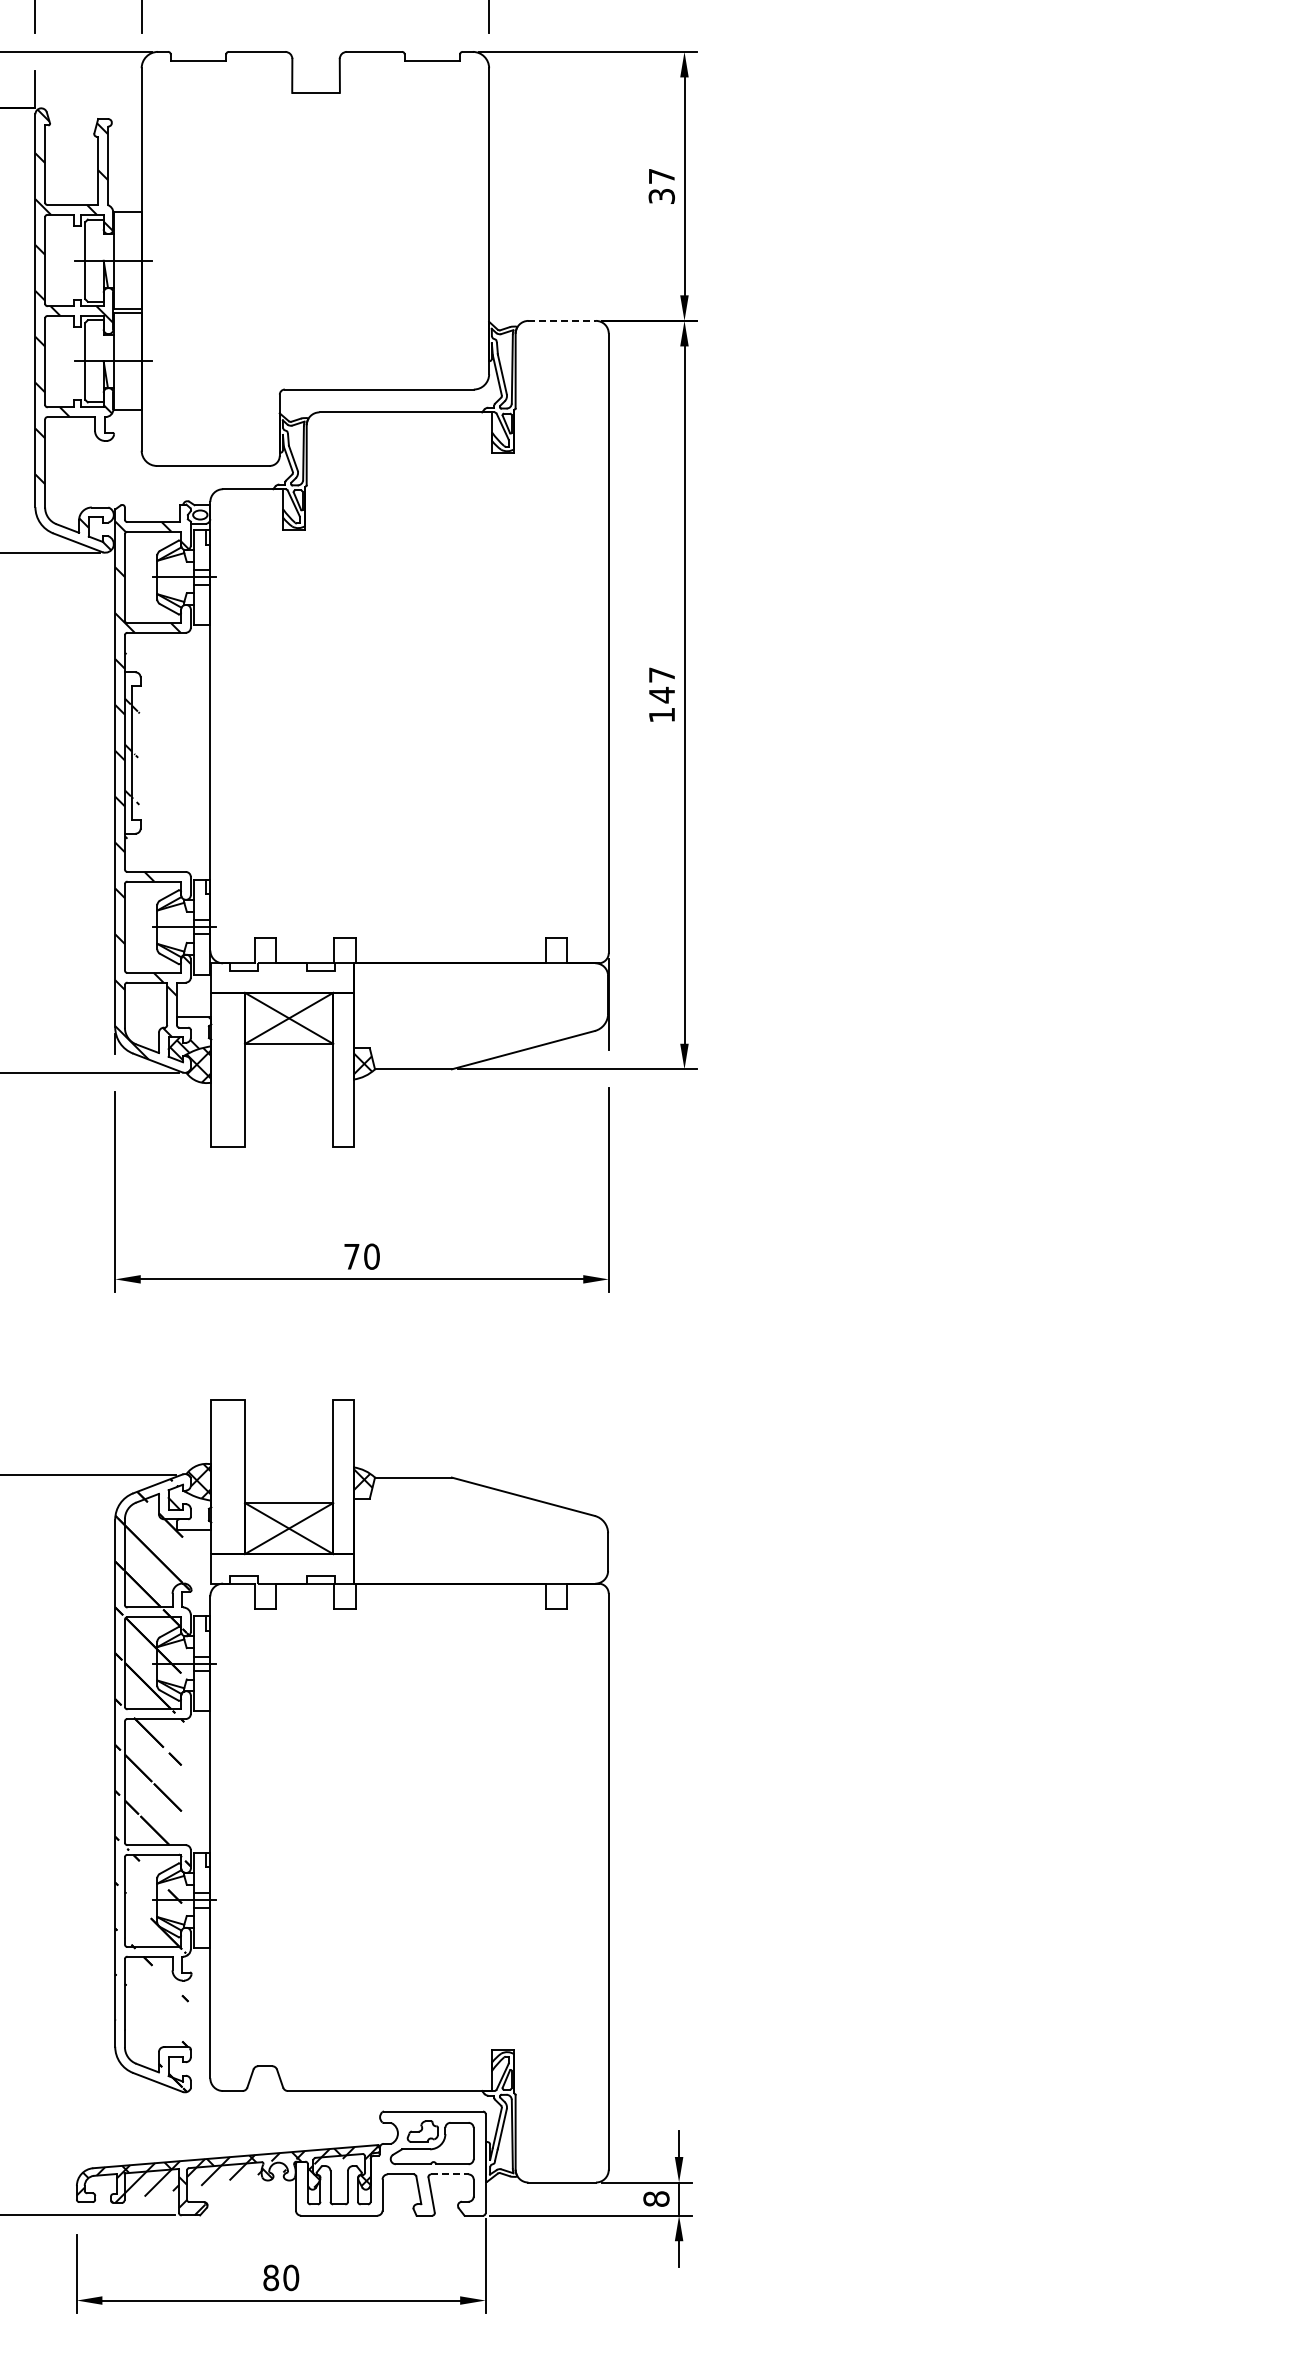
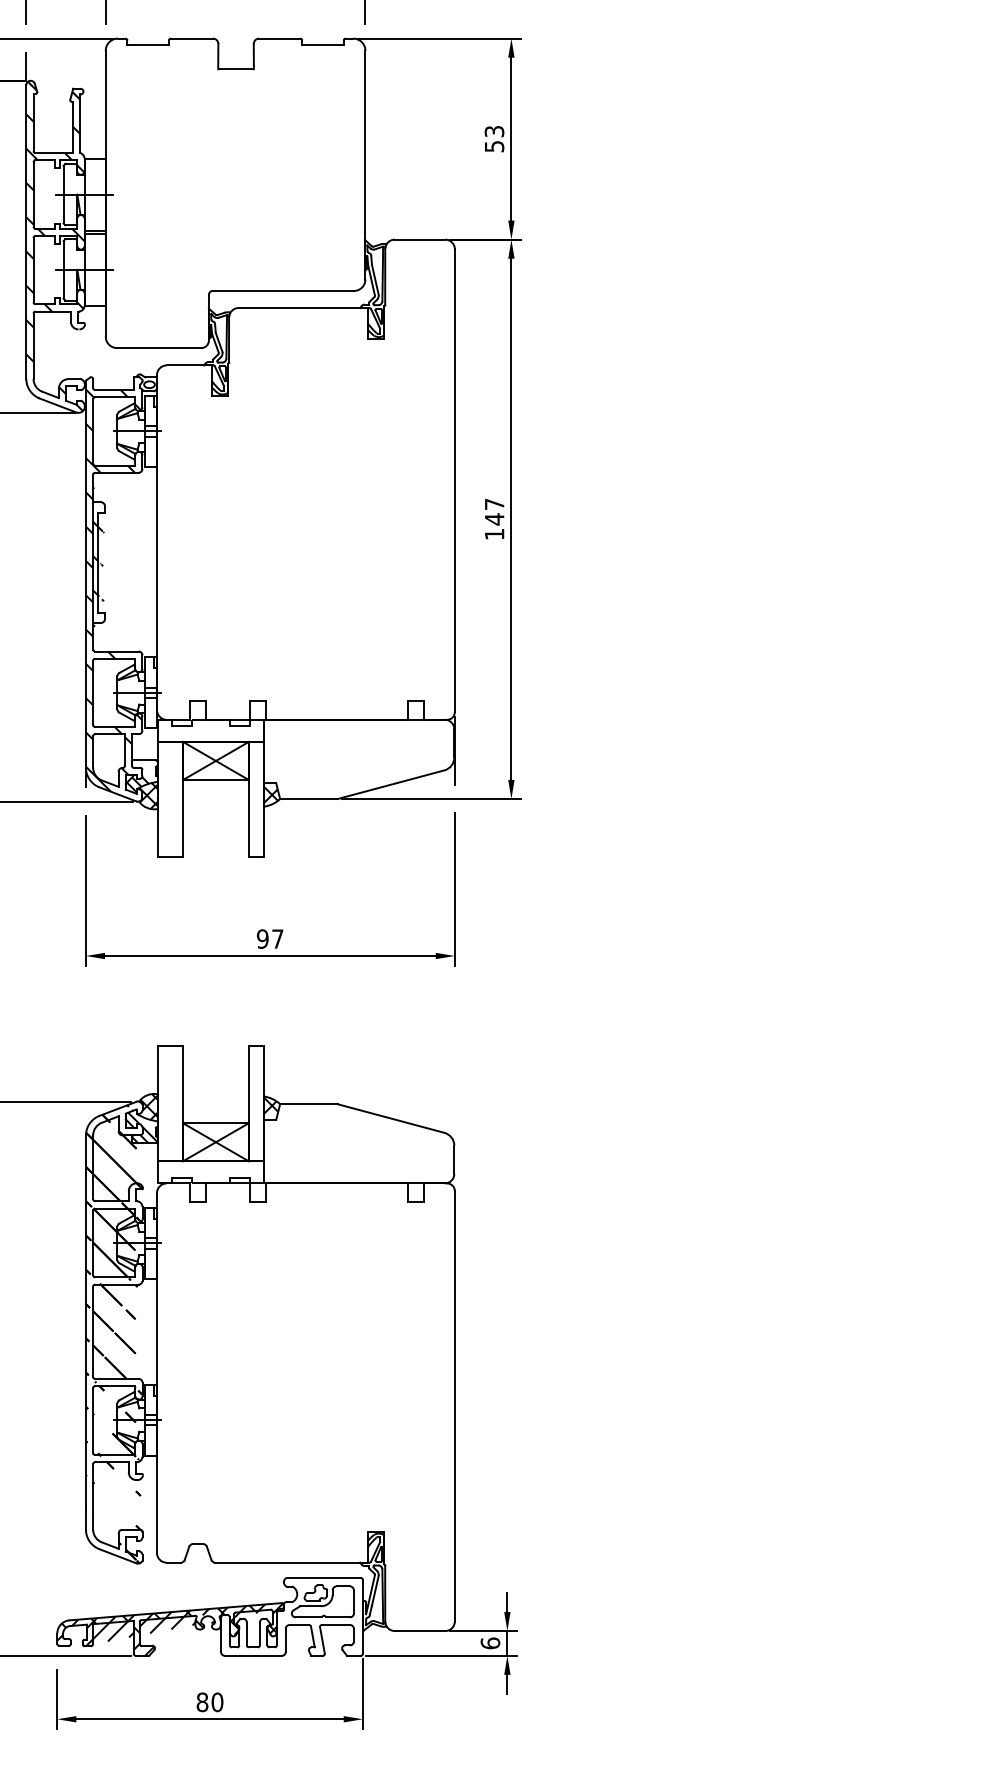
text: (661, 185) -> (494, 138), 37 -> 53
line: (562, 320) -> (420, 239), dashed -> solid
text: (361, 1256) -> (270, 938), 70 -> 97
hatch: (191, 1509) -> (142, 1128), added
line: (449, 2174) -> (335, 1625), dashed -> solid
text: (656, 2198) -> (490, 1642), 8 -> 6

